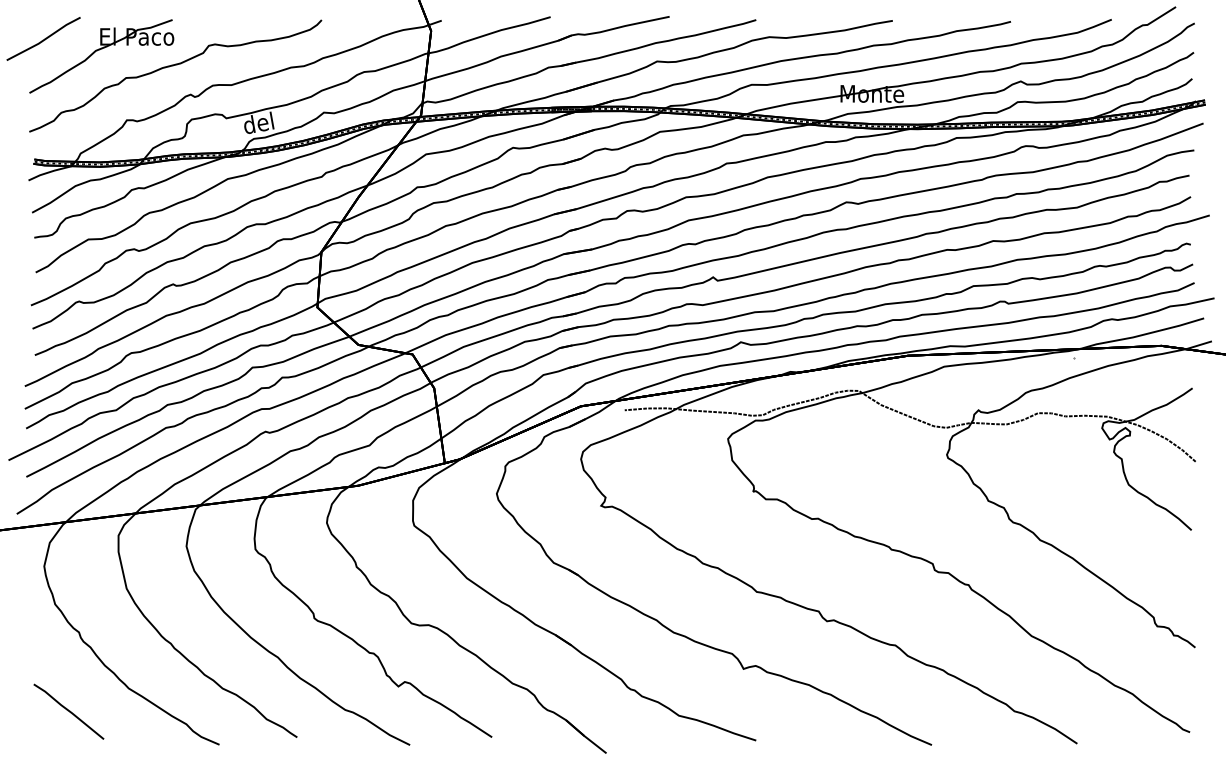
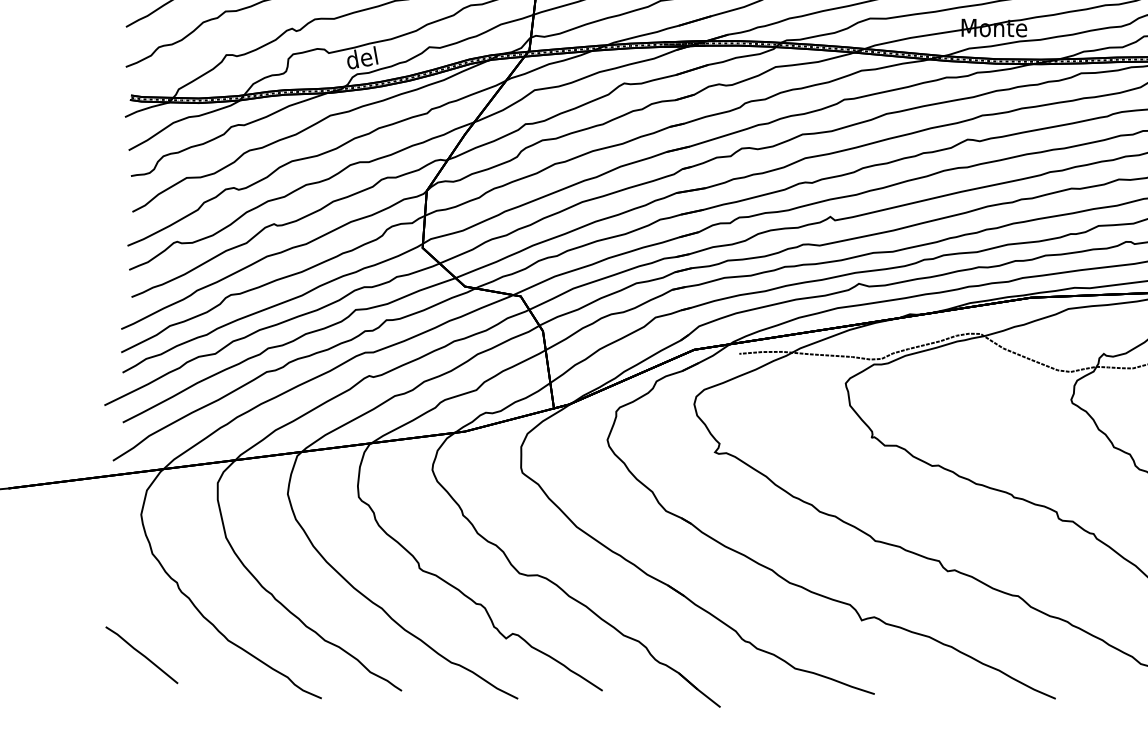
line: (68, 711) -> (141, 654), moved

